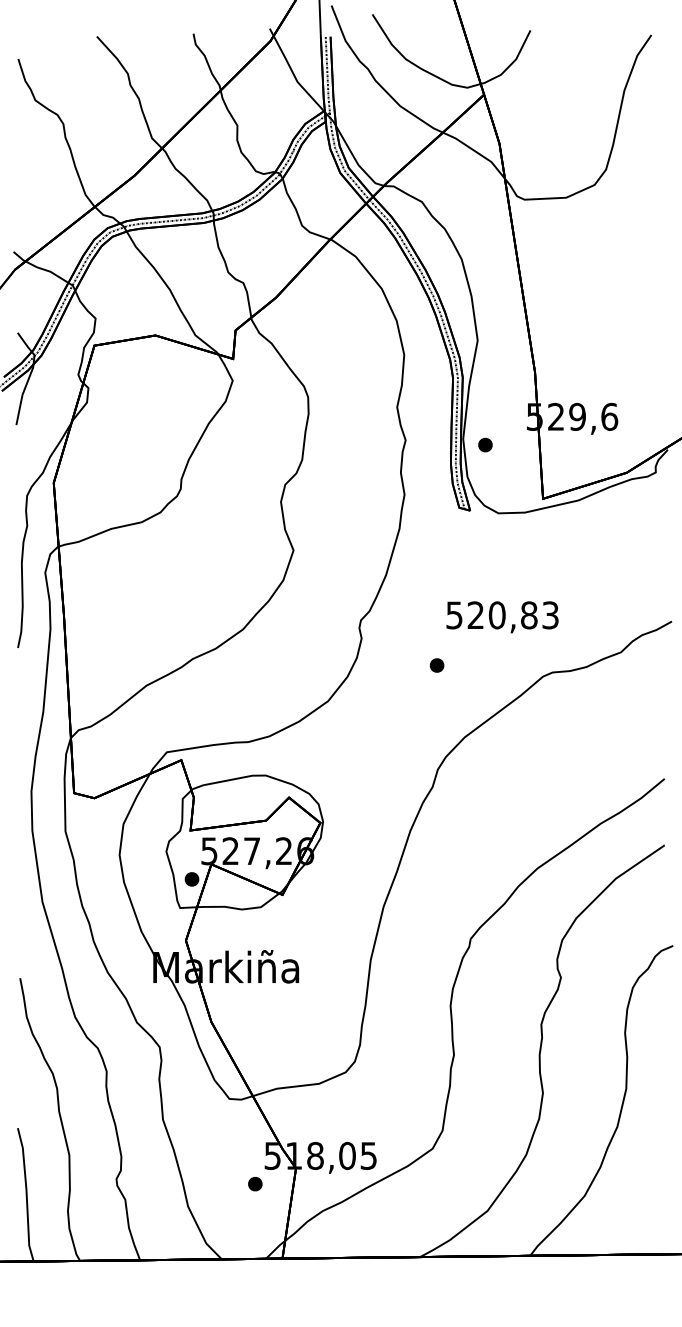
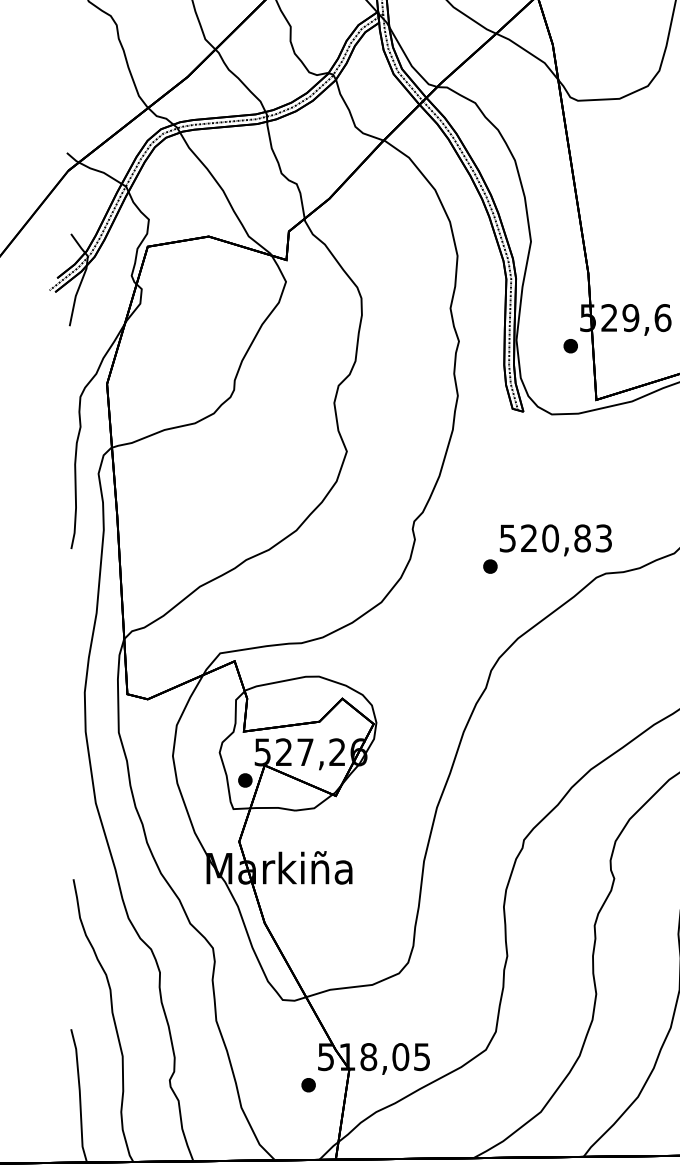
part: (485, 444) -> (570, 345), moved
text: (502, 617) -> (555, 540), moved

